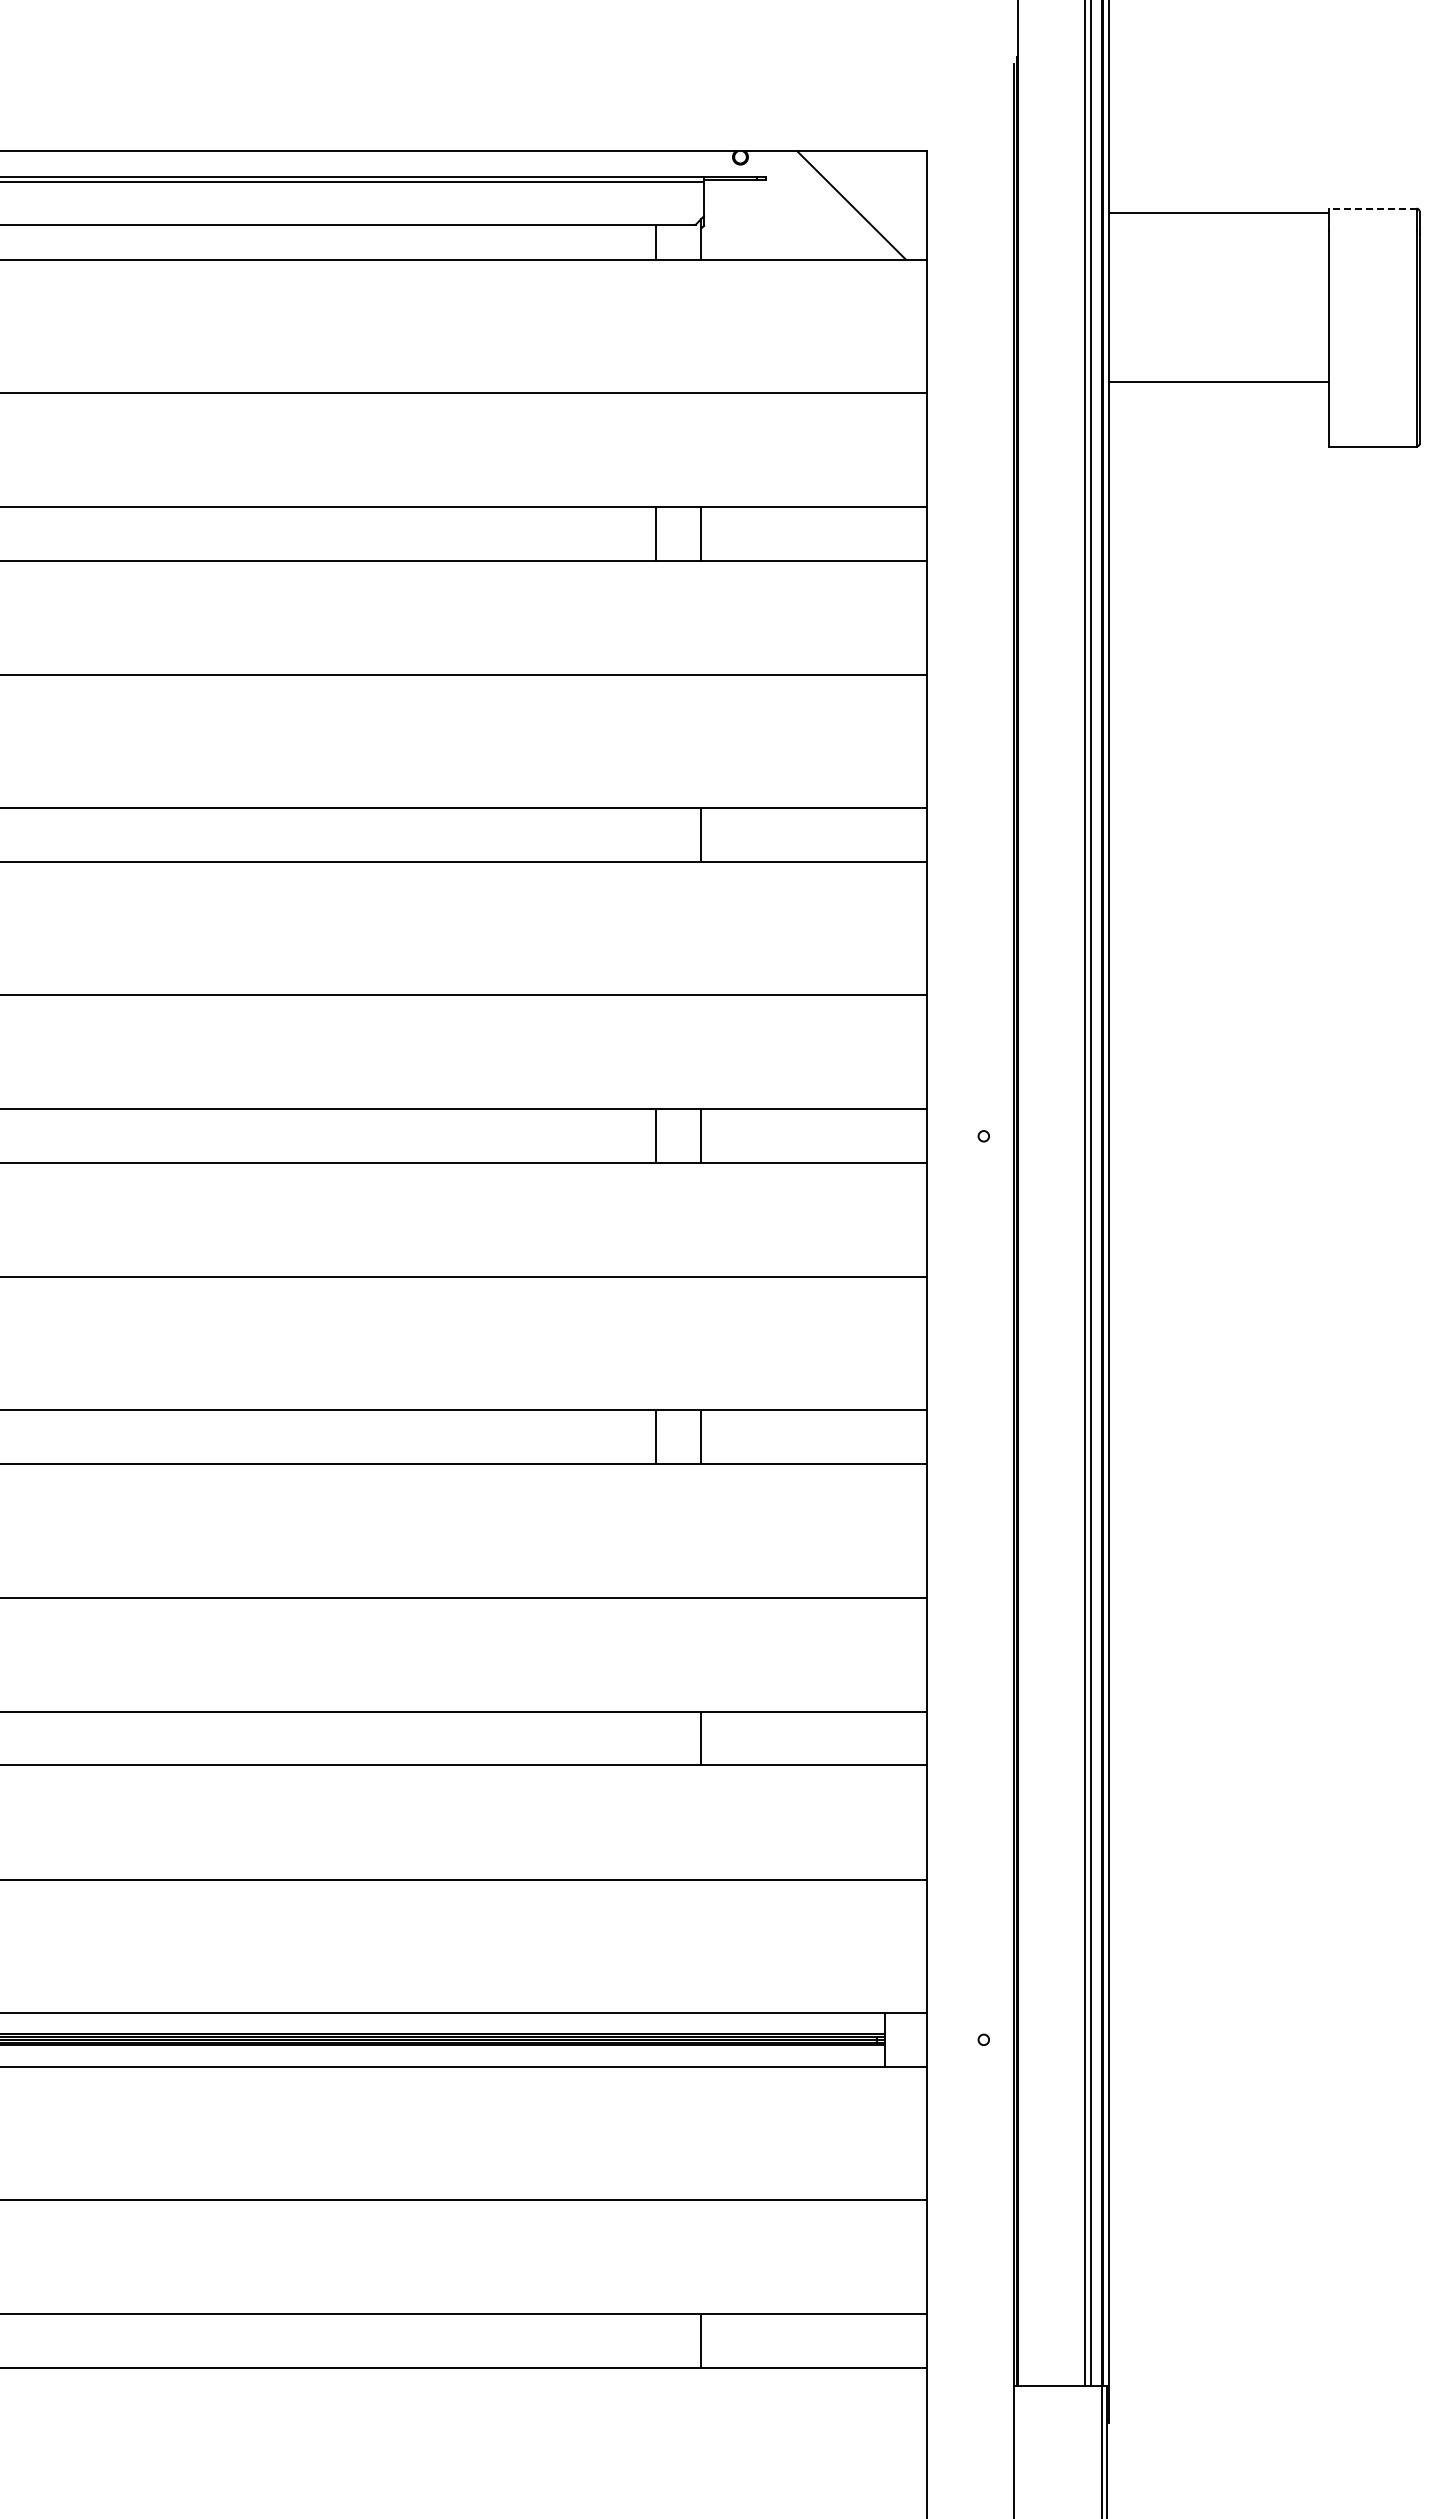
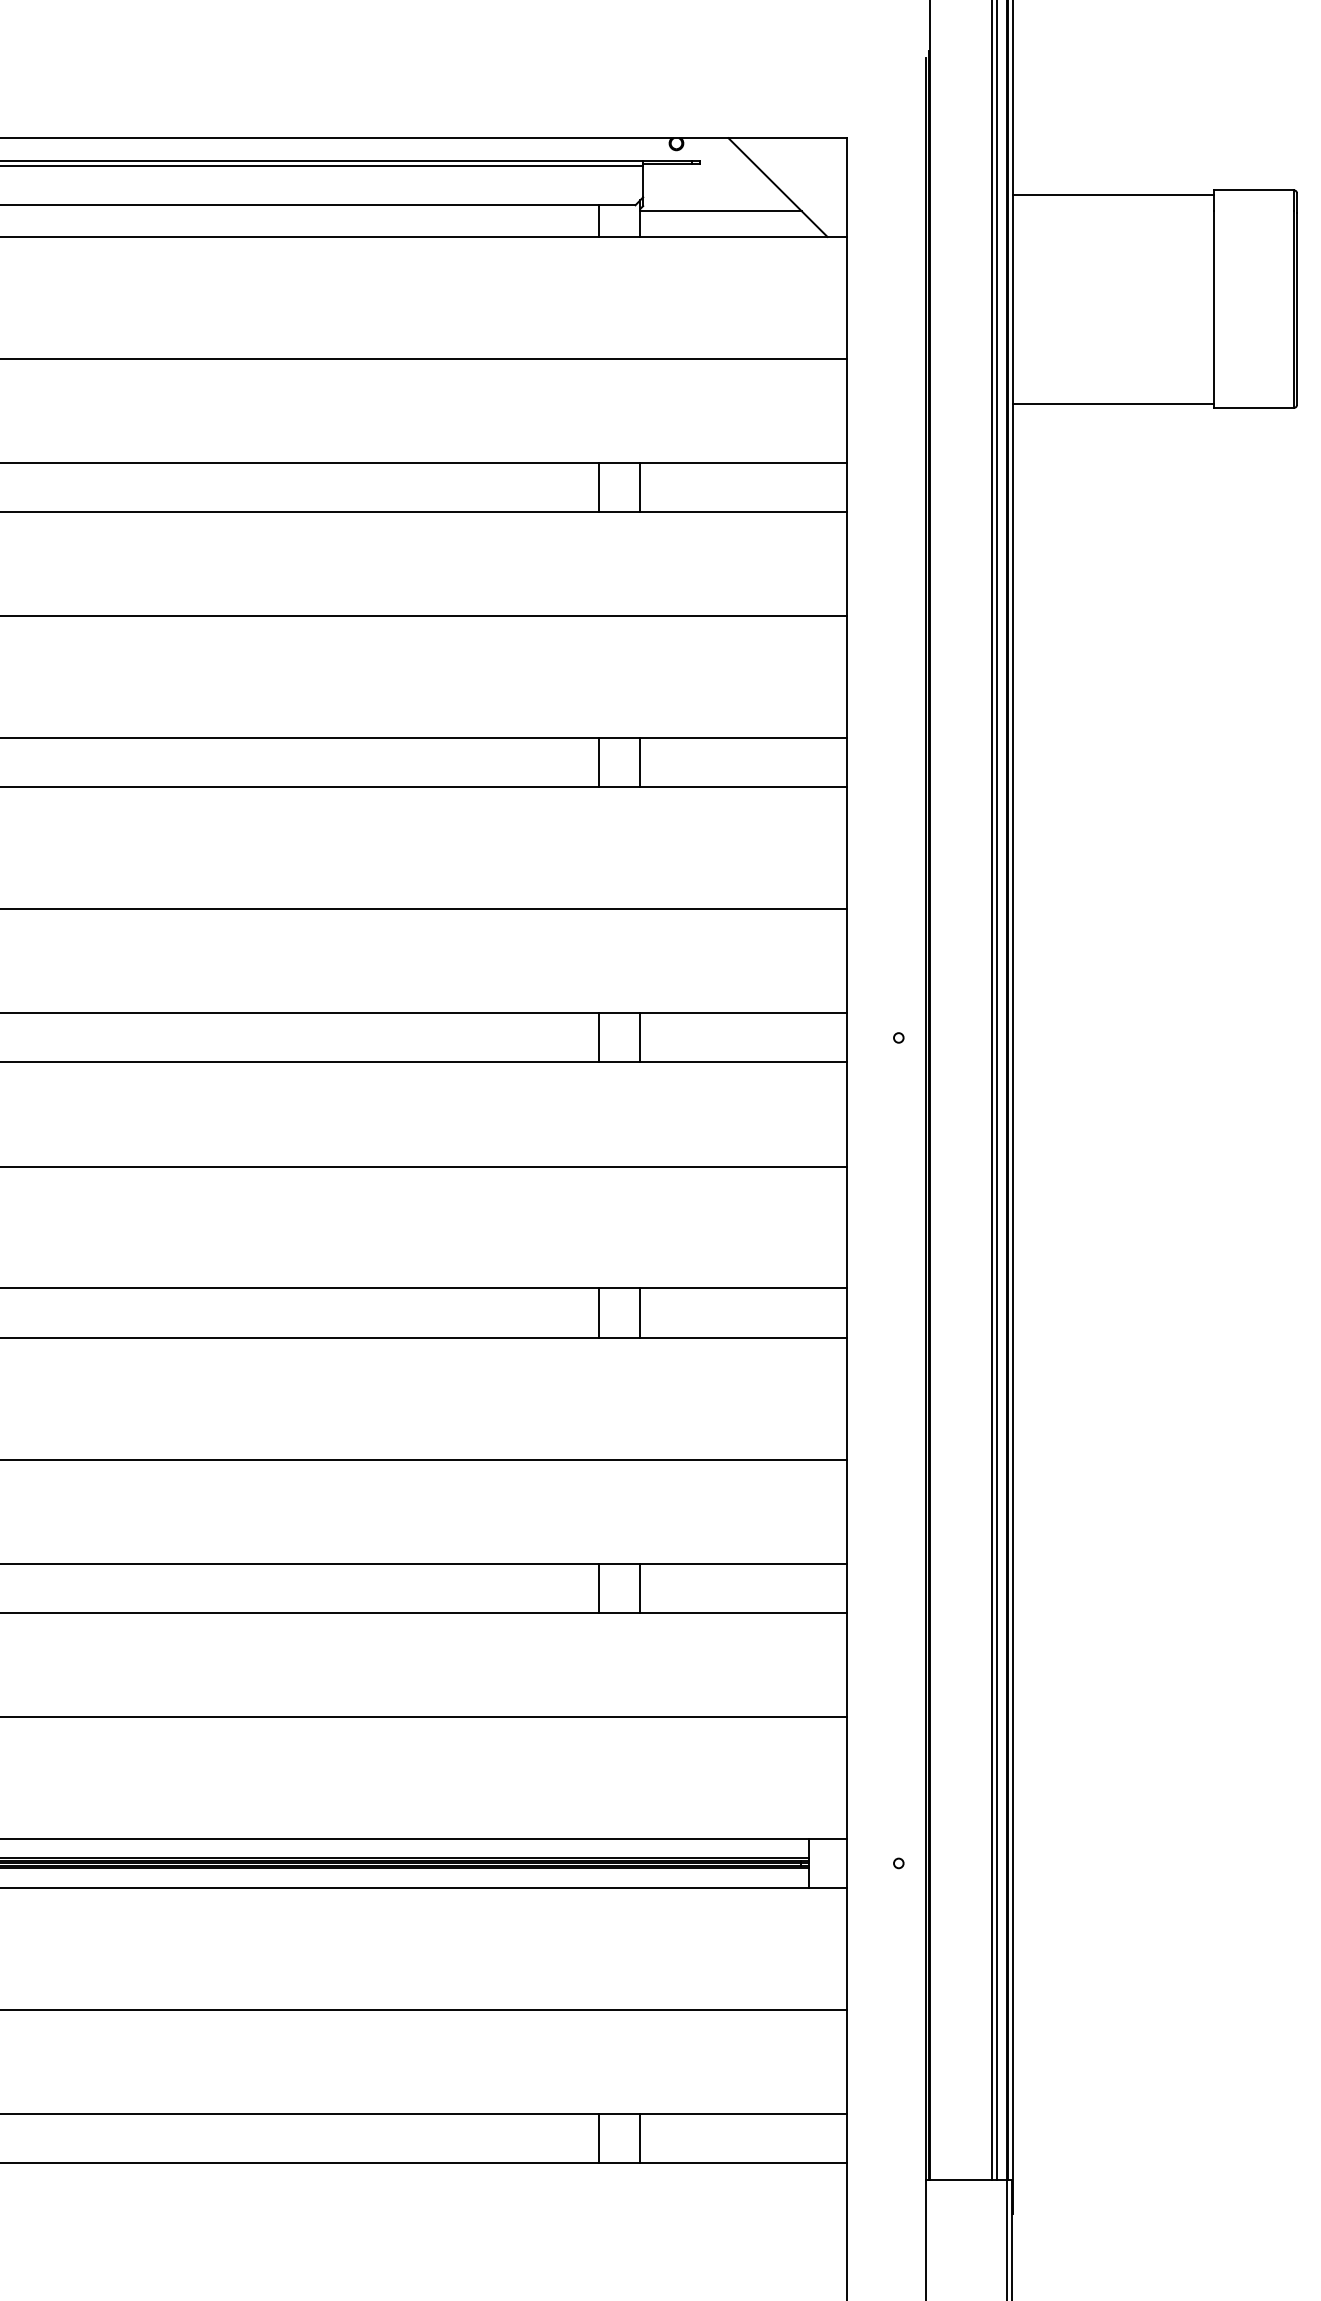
line: (1372, 208) -> (1253, 190), dashed -> solid
line: (789, 231) -> (721, 211), added
line: (1218, 382) -> (1113, 404), moved
line: (655, 834) -> (598, 762), added
line: (655, 1738) -> (598, 1588), added
line: (655, 2340) -> (598, 2138), added

